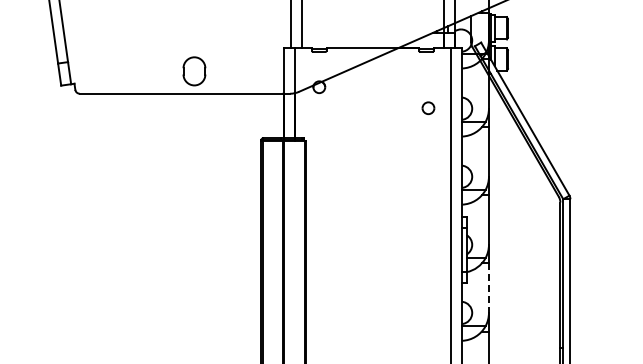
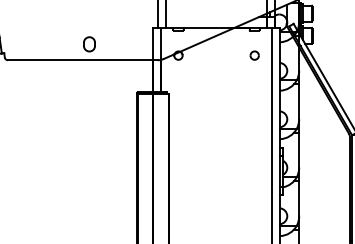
part: (193, 71) -> (88, 44), size x0.71
part: (428, 108) -> (254, 55), moved
line: (488, 288) -> (298, 198), dashed -> solid

